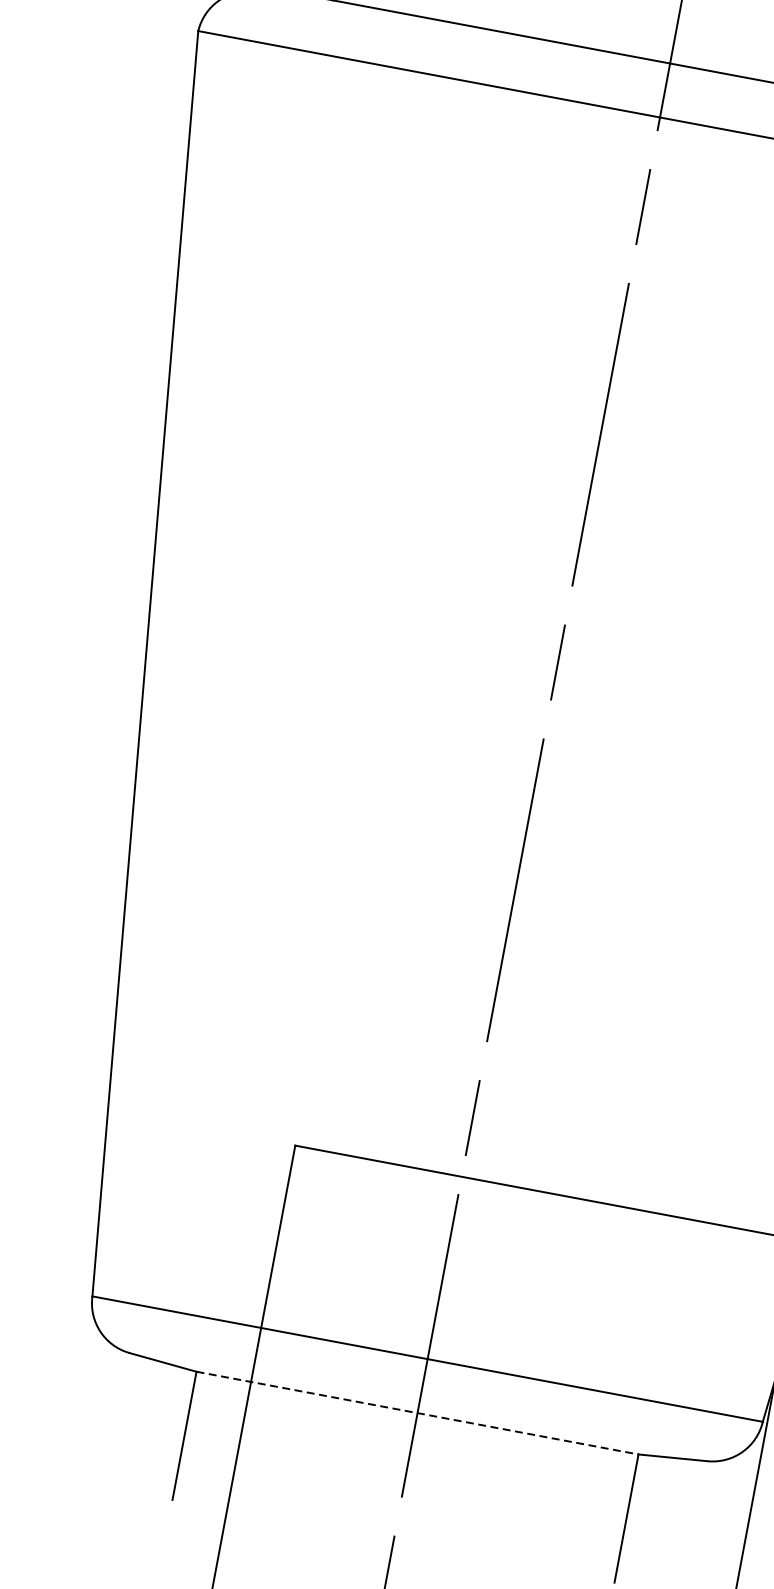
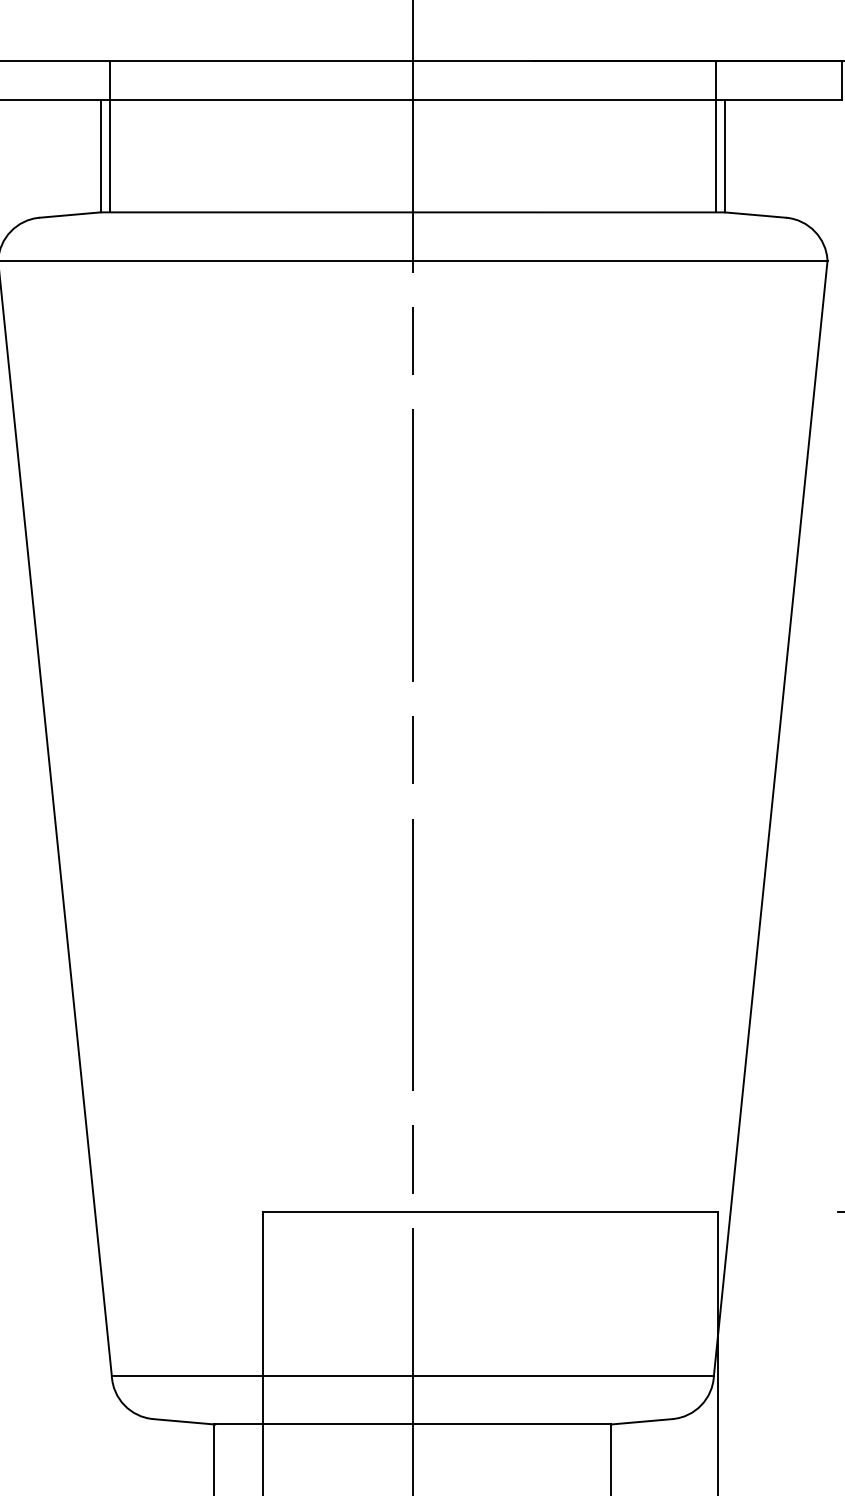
line: (418, 1413) -> (413, 1424), dashed -> solid

